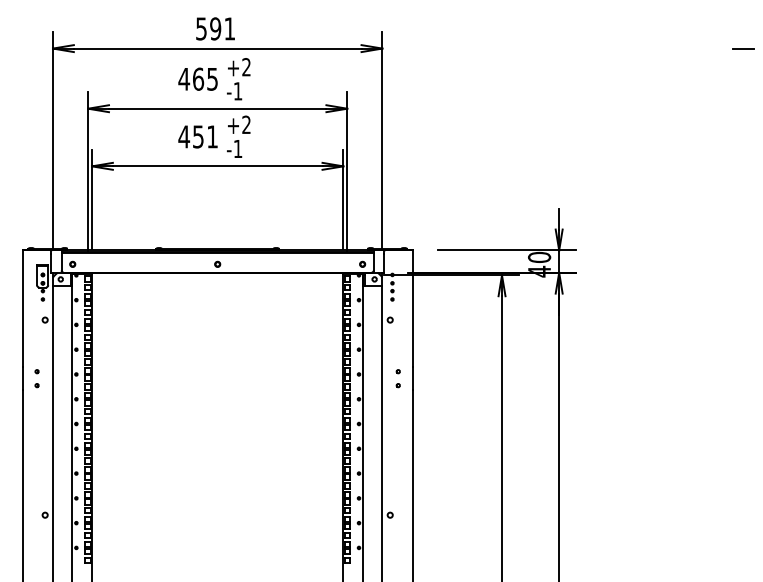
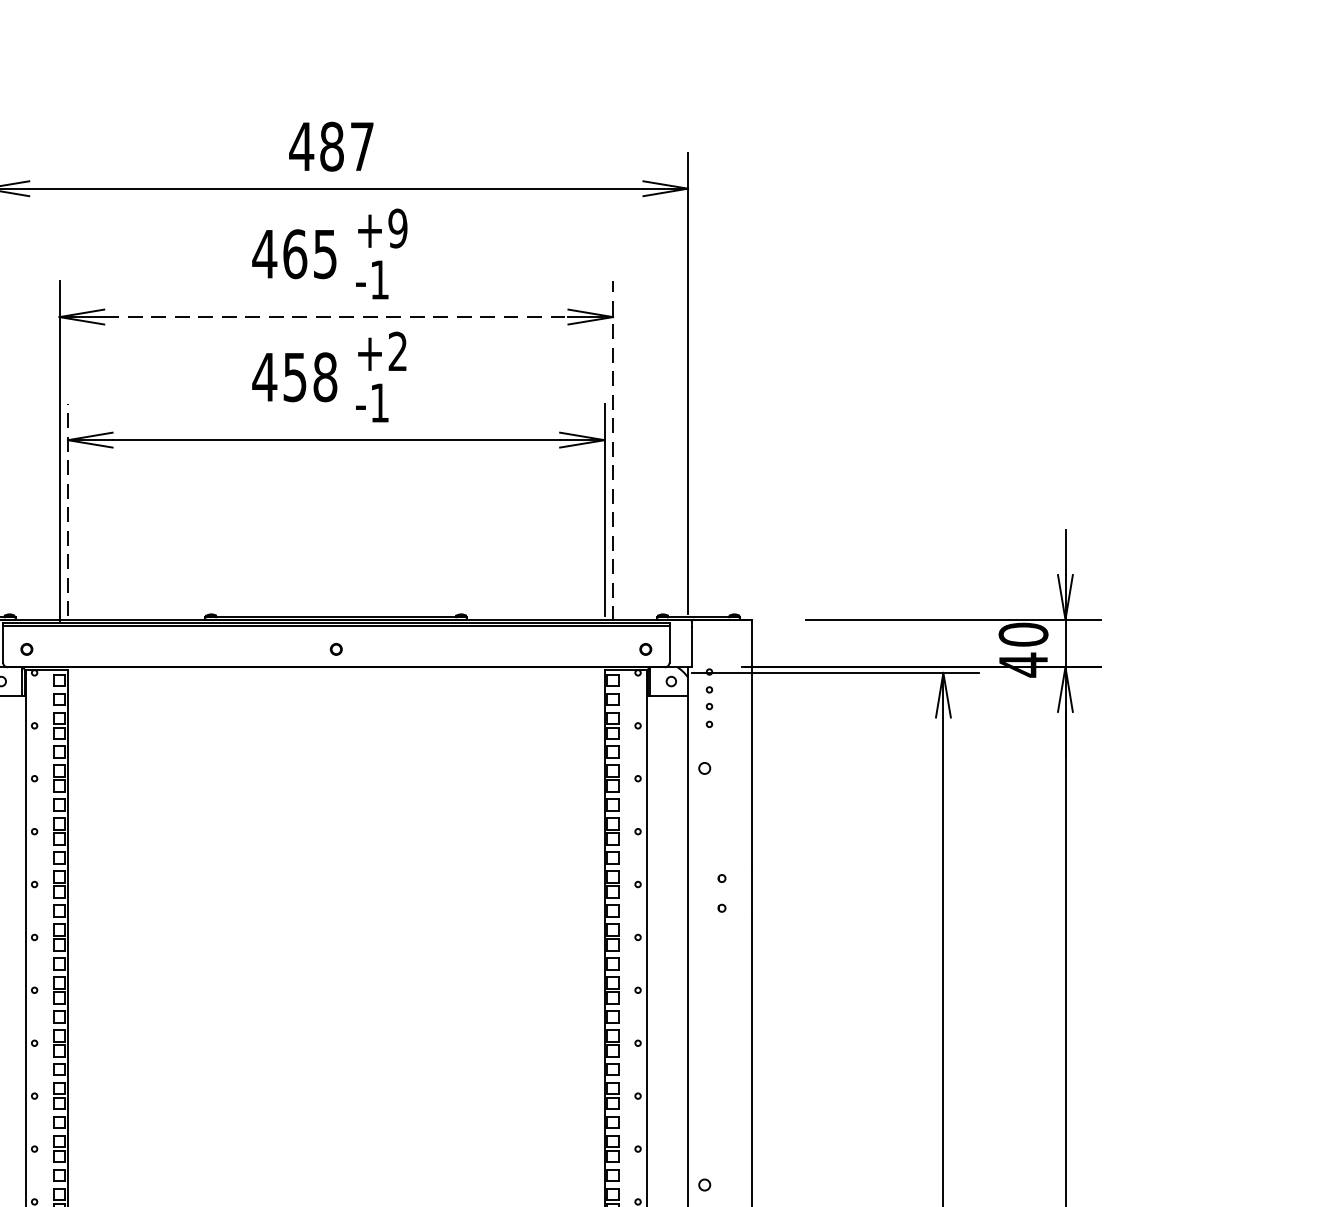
text: (215, 28) -> (331, 145), 591 -> 487
text: (246, 67) -> (397, 229), +2 -> +9
line: (217, 108) -> (335, 316), solid -> dashed
text: (212, 136) -> (325, 376), 451 -> 458
line: (347, 171) -> (613, 451), solid -> dashed
line: (92, 199) -> (68, 510), solid -> dashed

